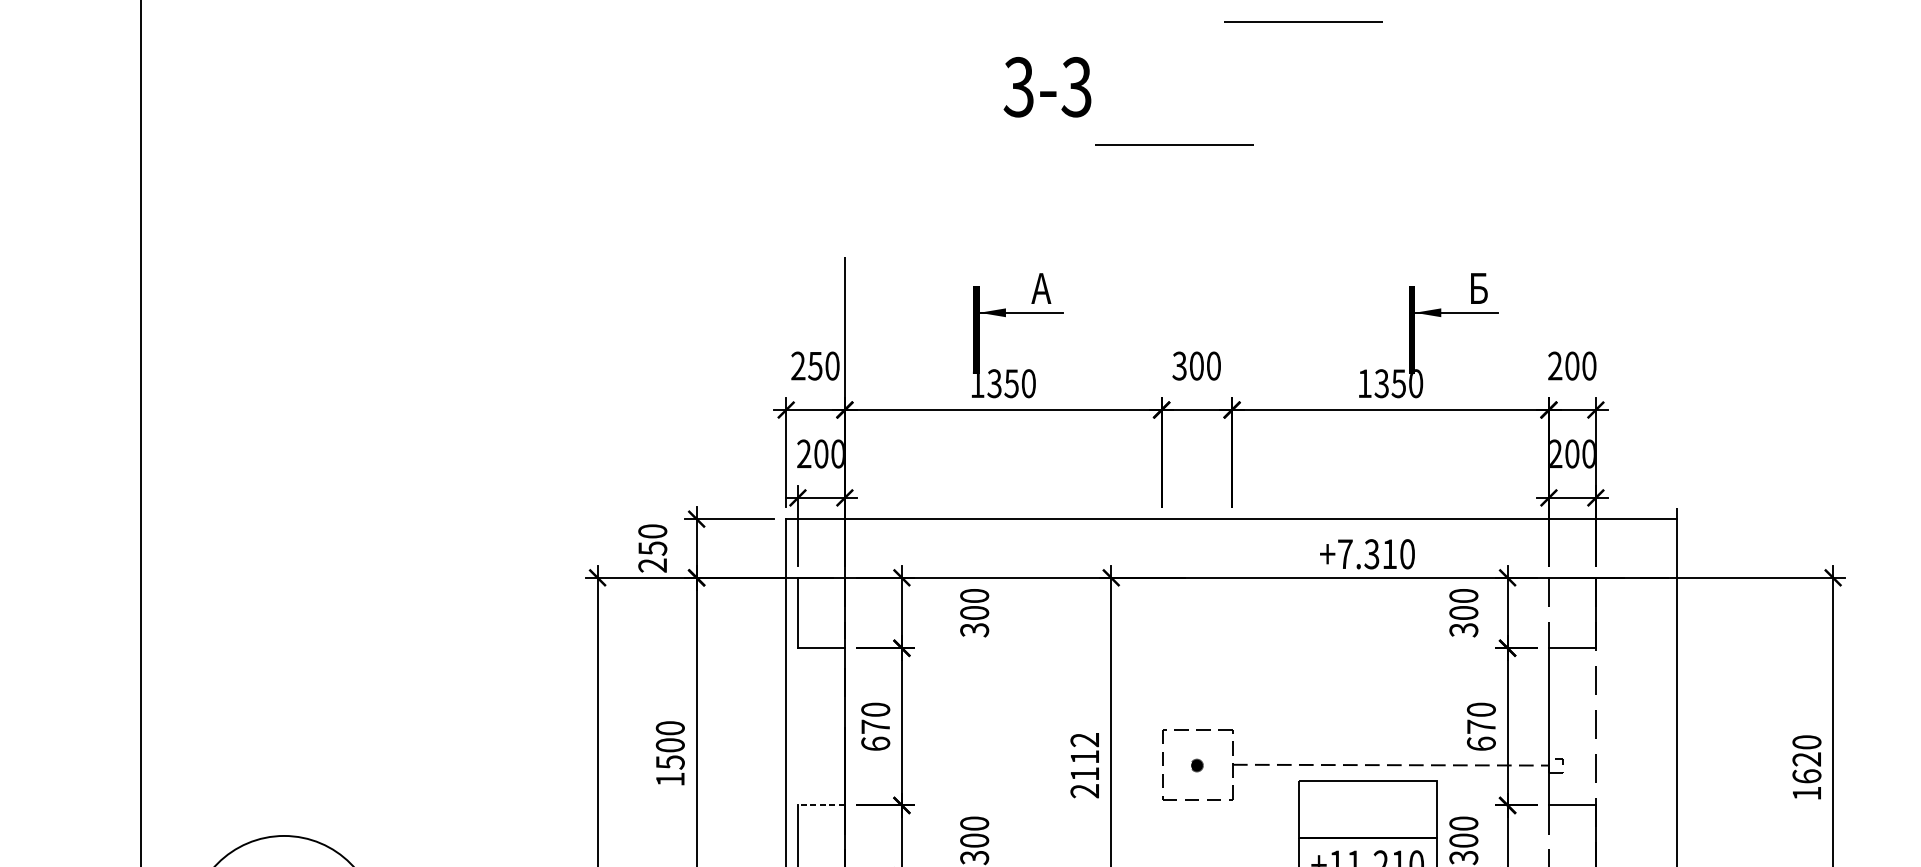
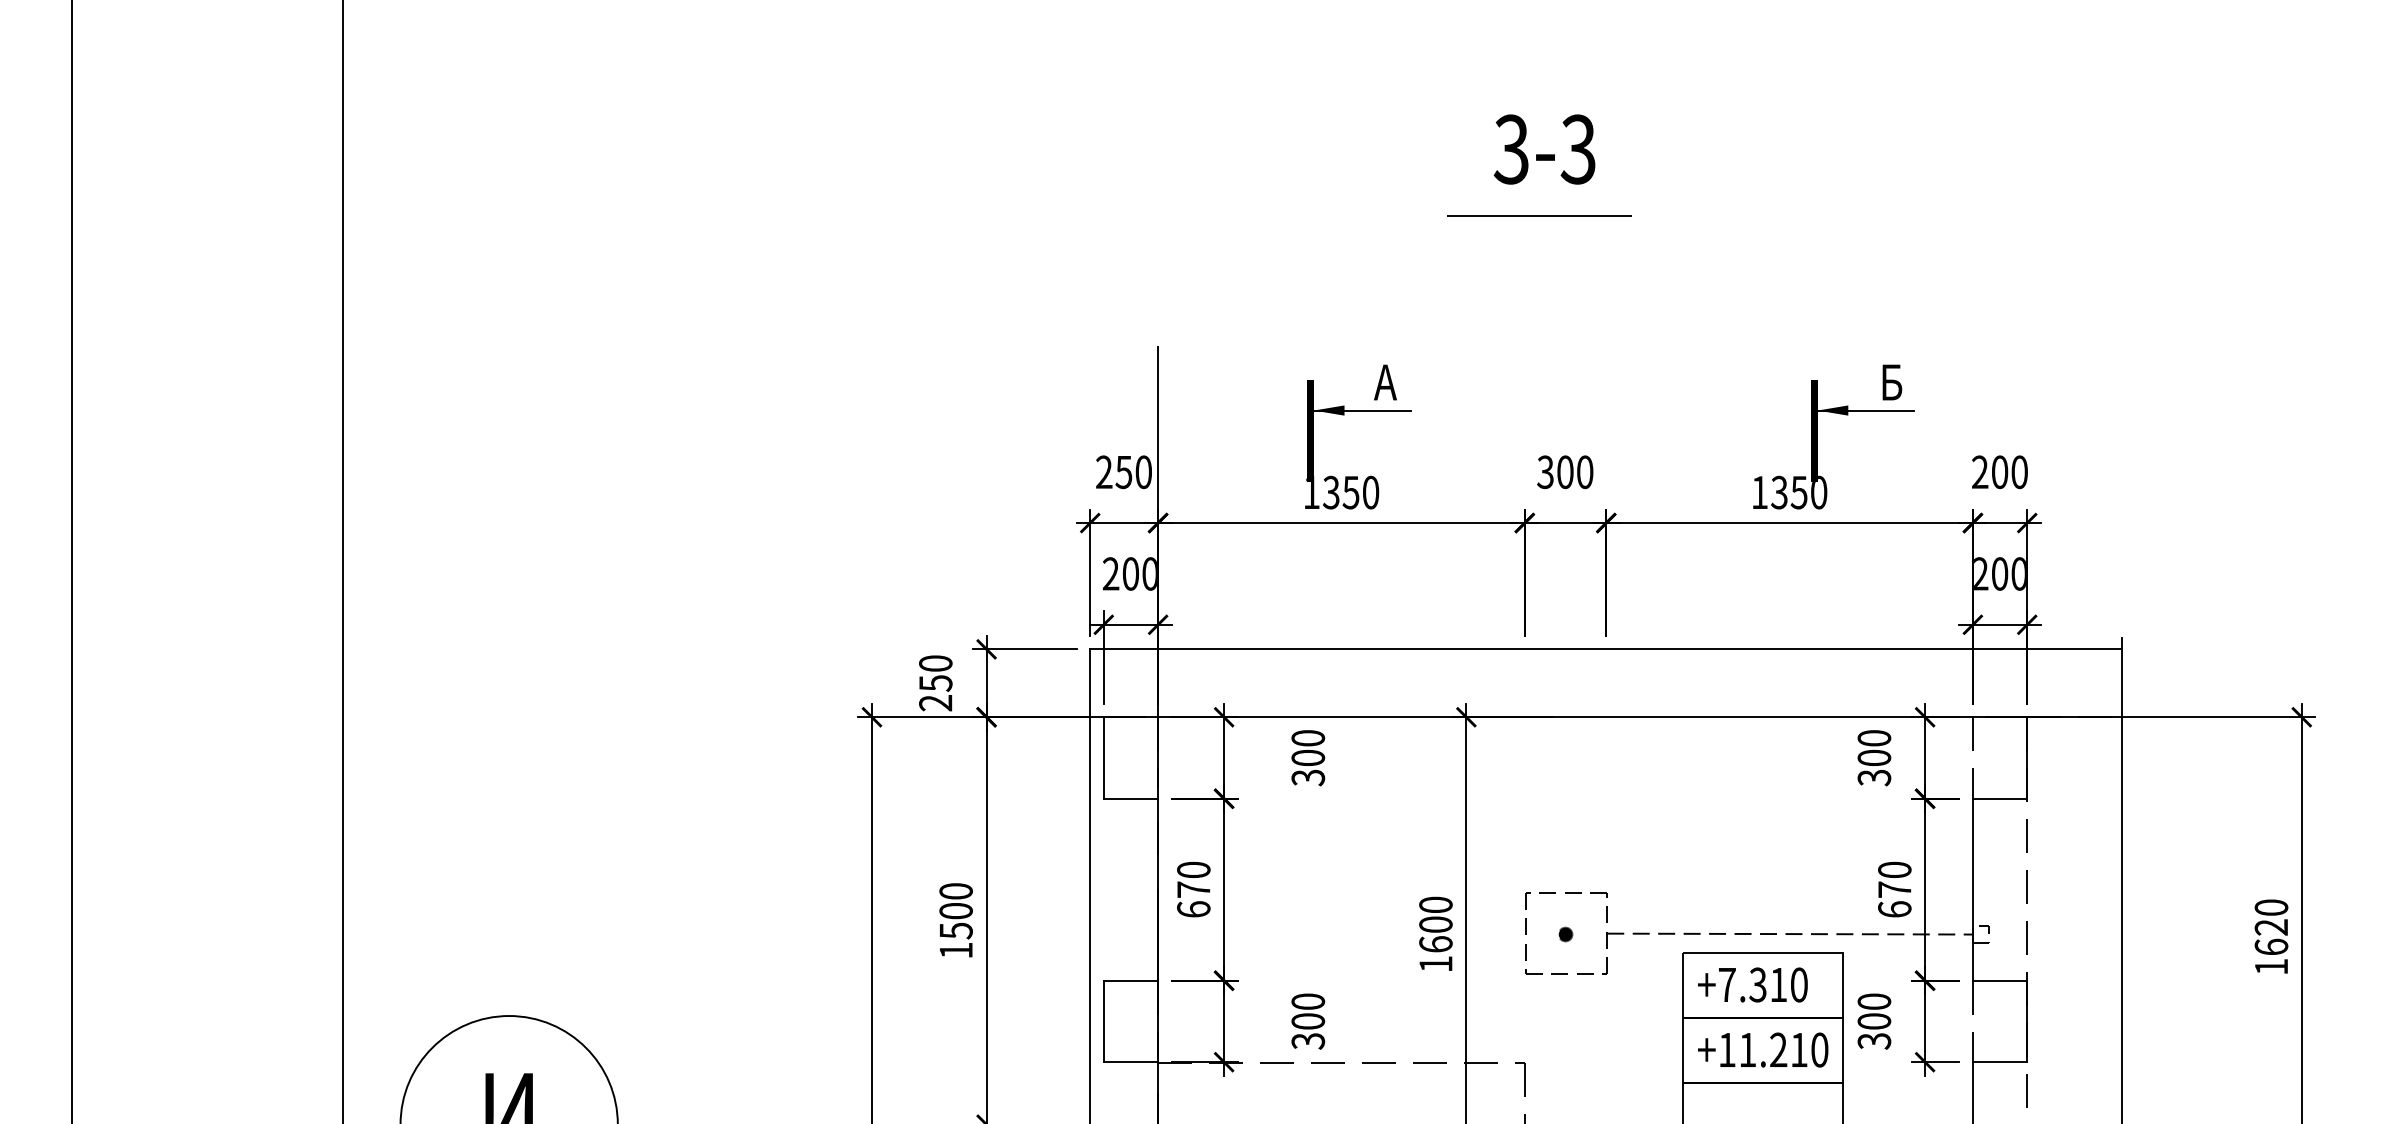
line: (1303, 21) -> (1688, 73), removed
text: (1047, 87) -> (1544, 149), moved
text: (1367, 553) -> (1752, 984), moved
text: (1084, 765) -> (1435, 934), 2112 -> 1600
line: (821, 805) -> (1130, 980), dashed -> solid

